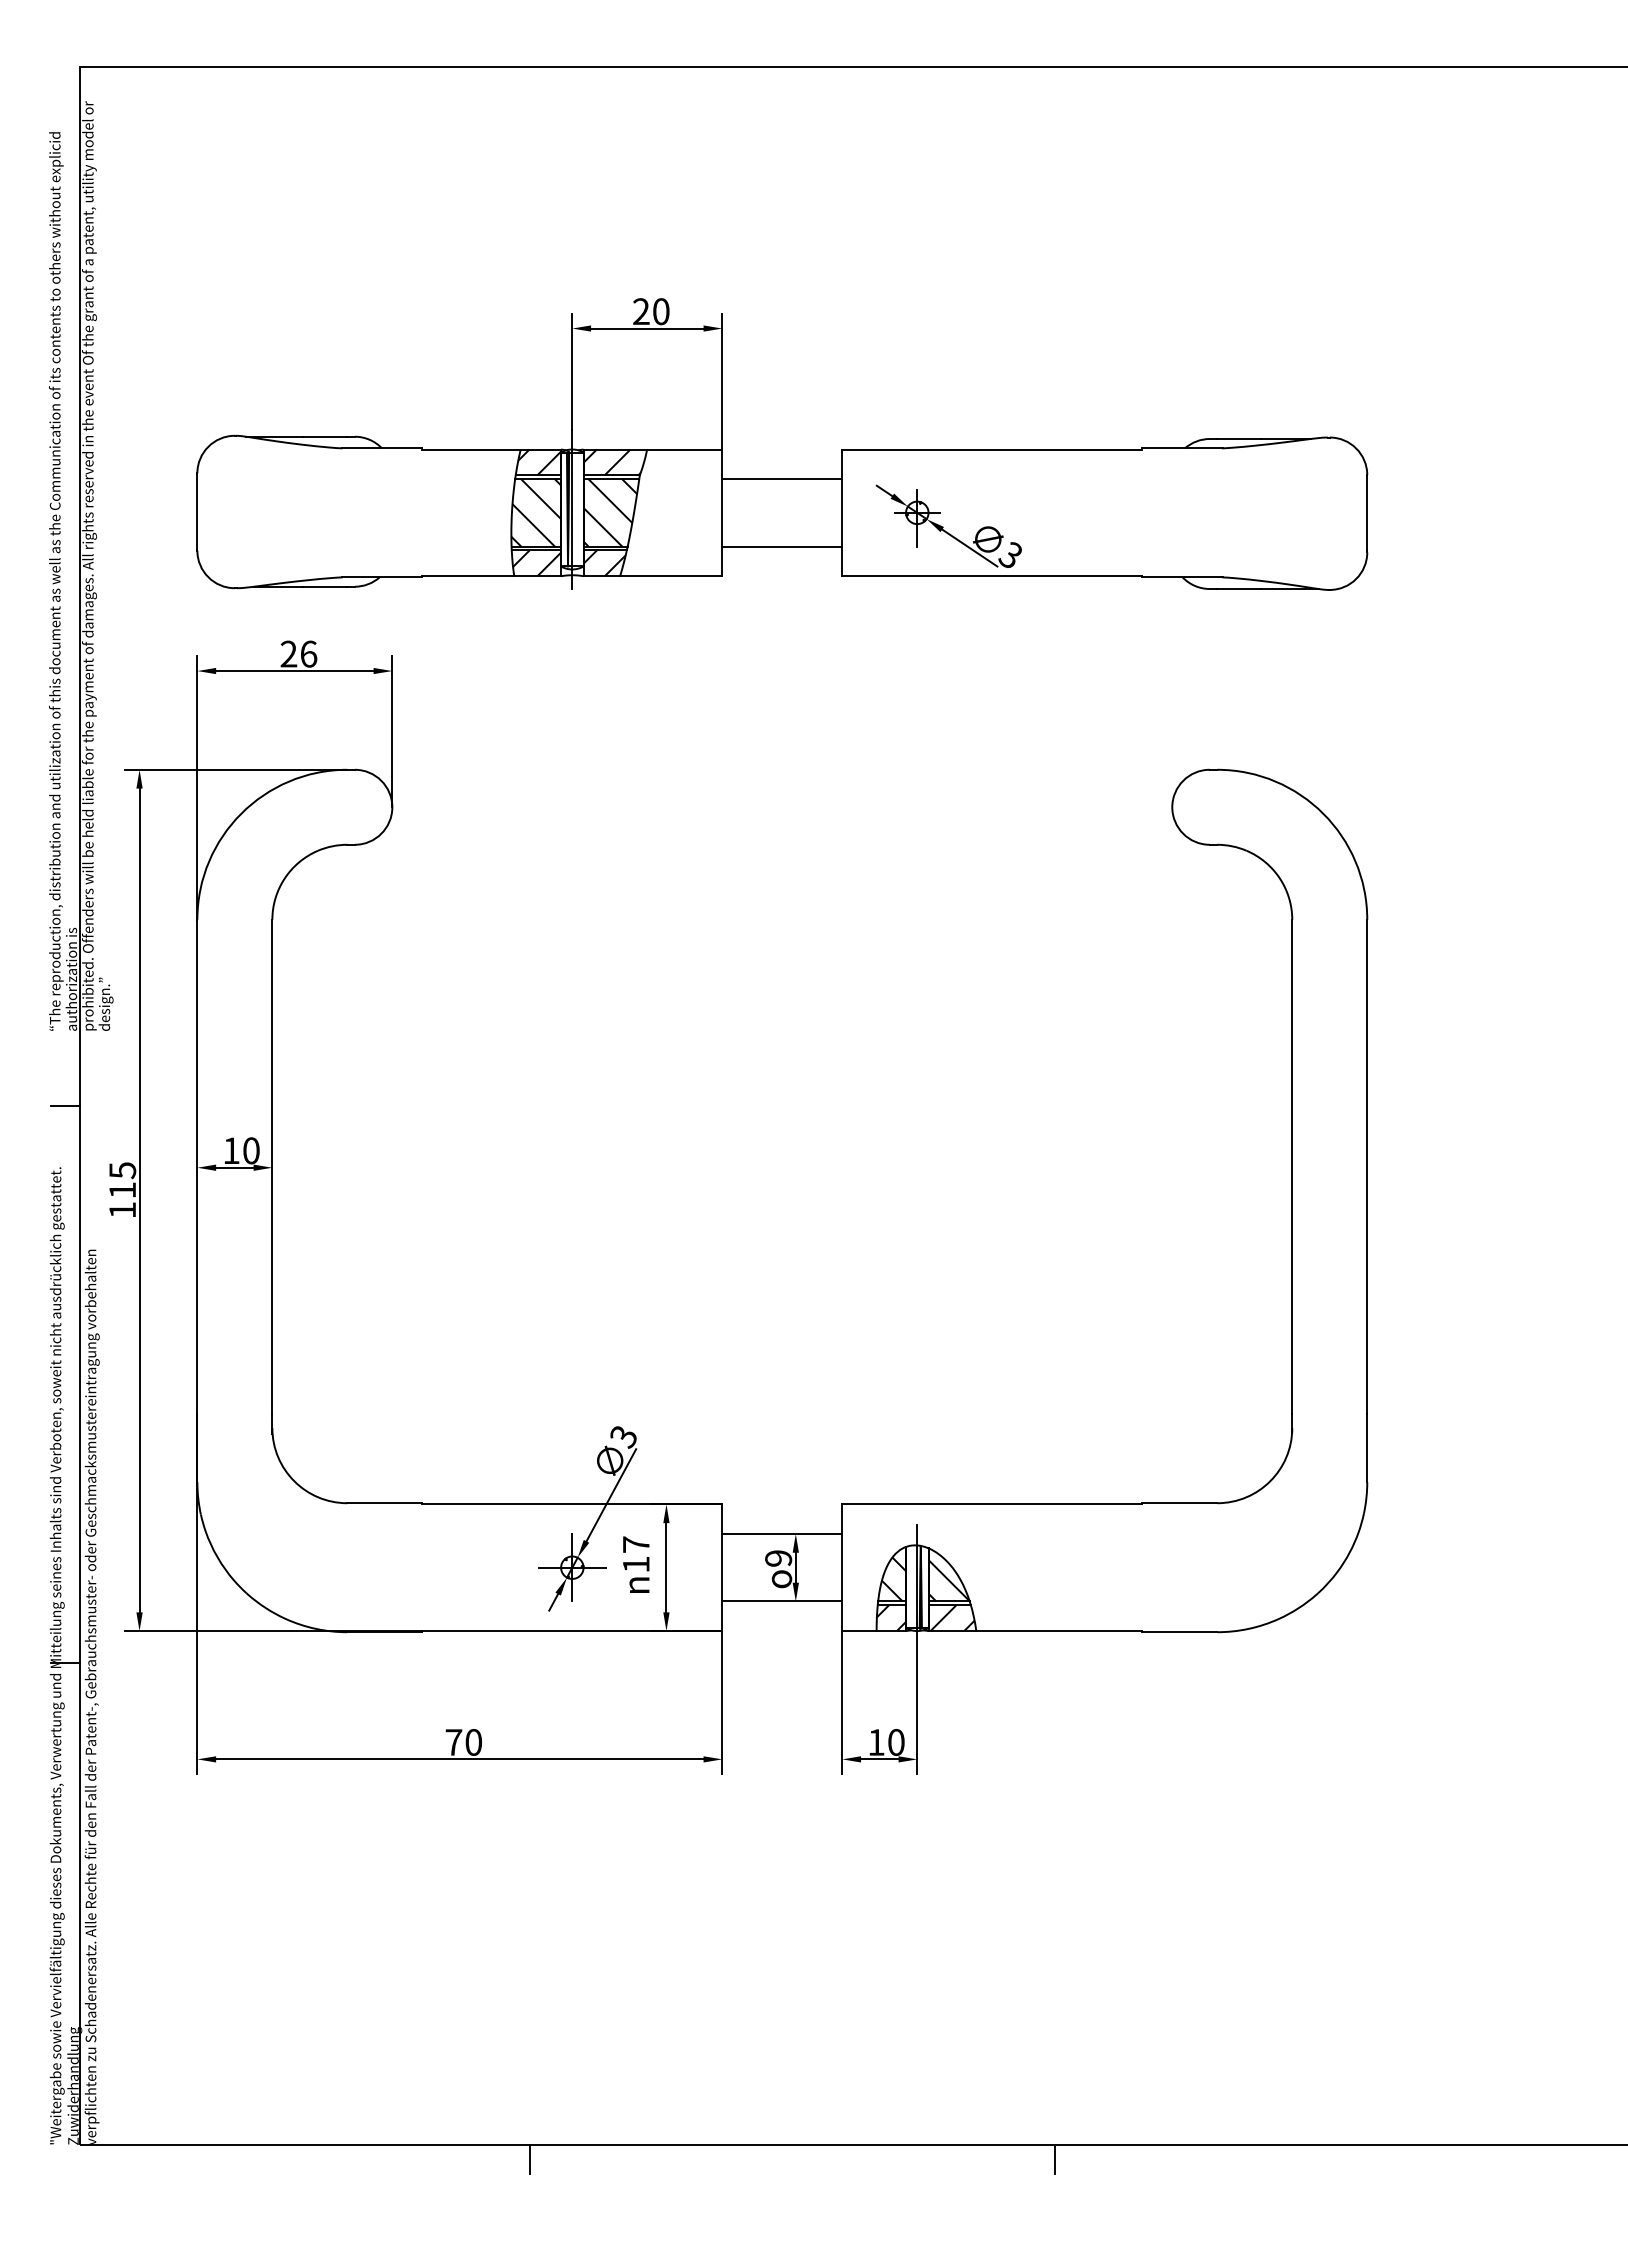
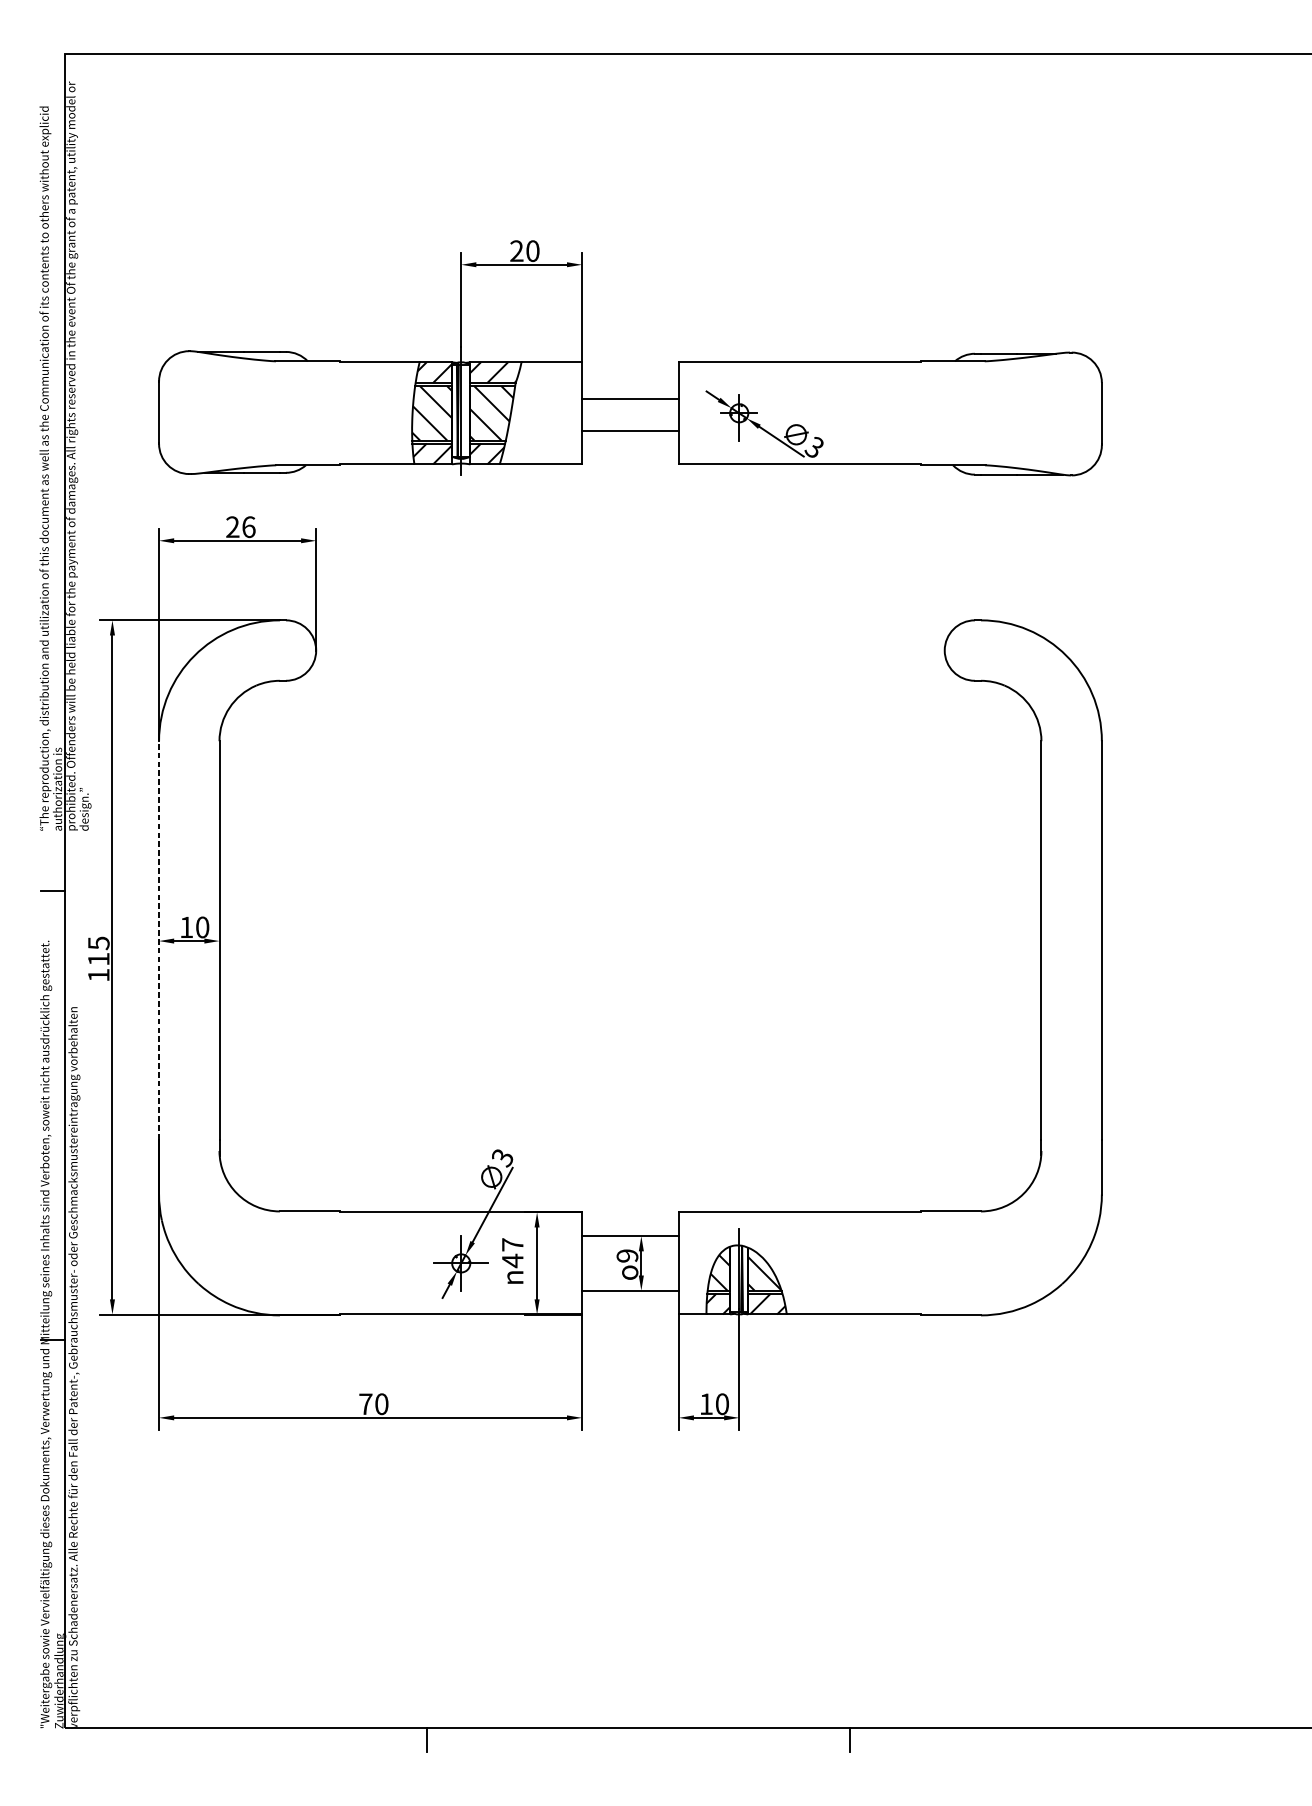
line: (782, 479) -> (630, 431), moved
line: (782, 546) -> (630, 398), moved
line: (197, 1166) -> (159, 940), solid -> dashed
text: (636, 1564) -> (512, 1260), 17 -> 47

